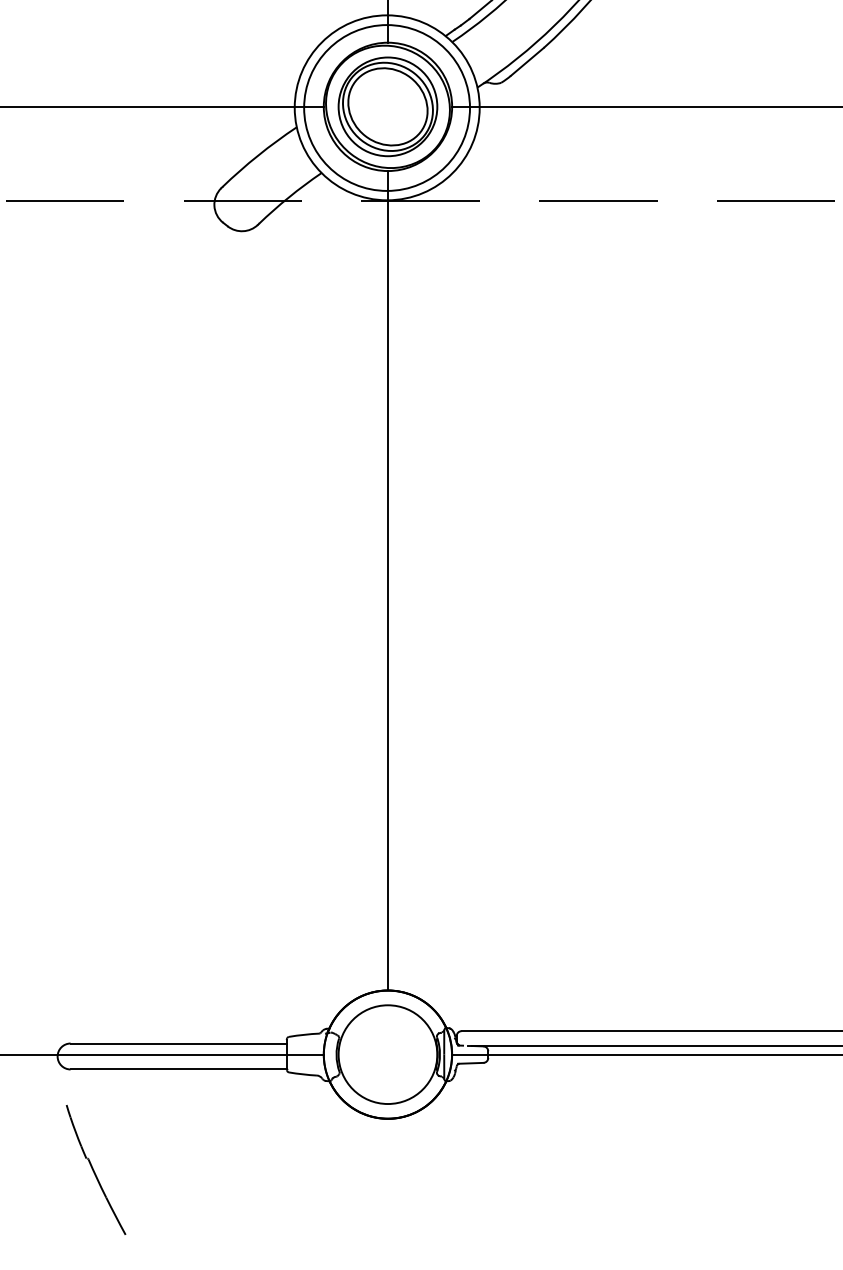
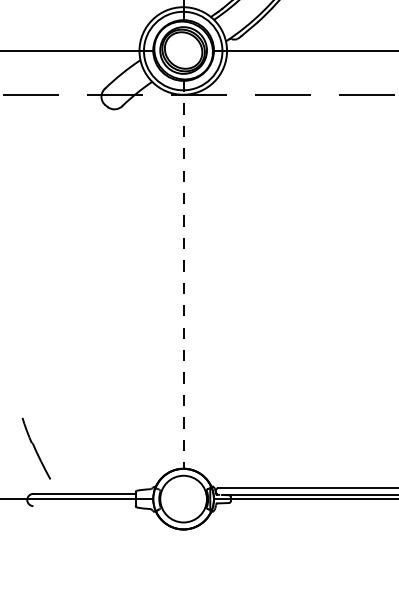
line: (387, 580) -> (183, 274), solid -> dashed
line: (178, 1070) -> (84, 506), removed
part: (94, 1169) -> (35, 448), moved

